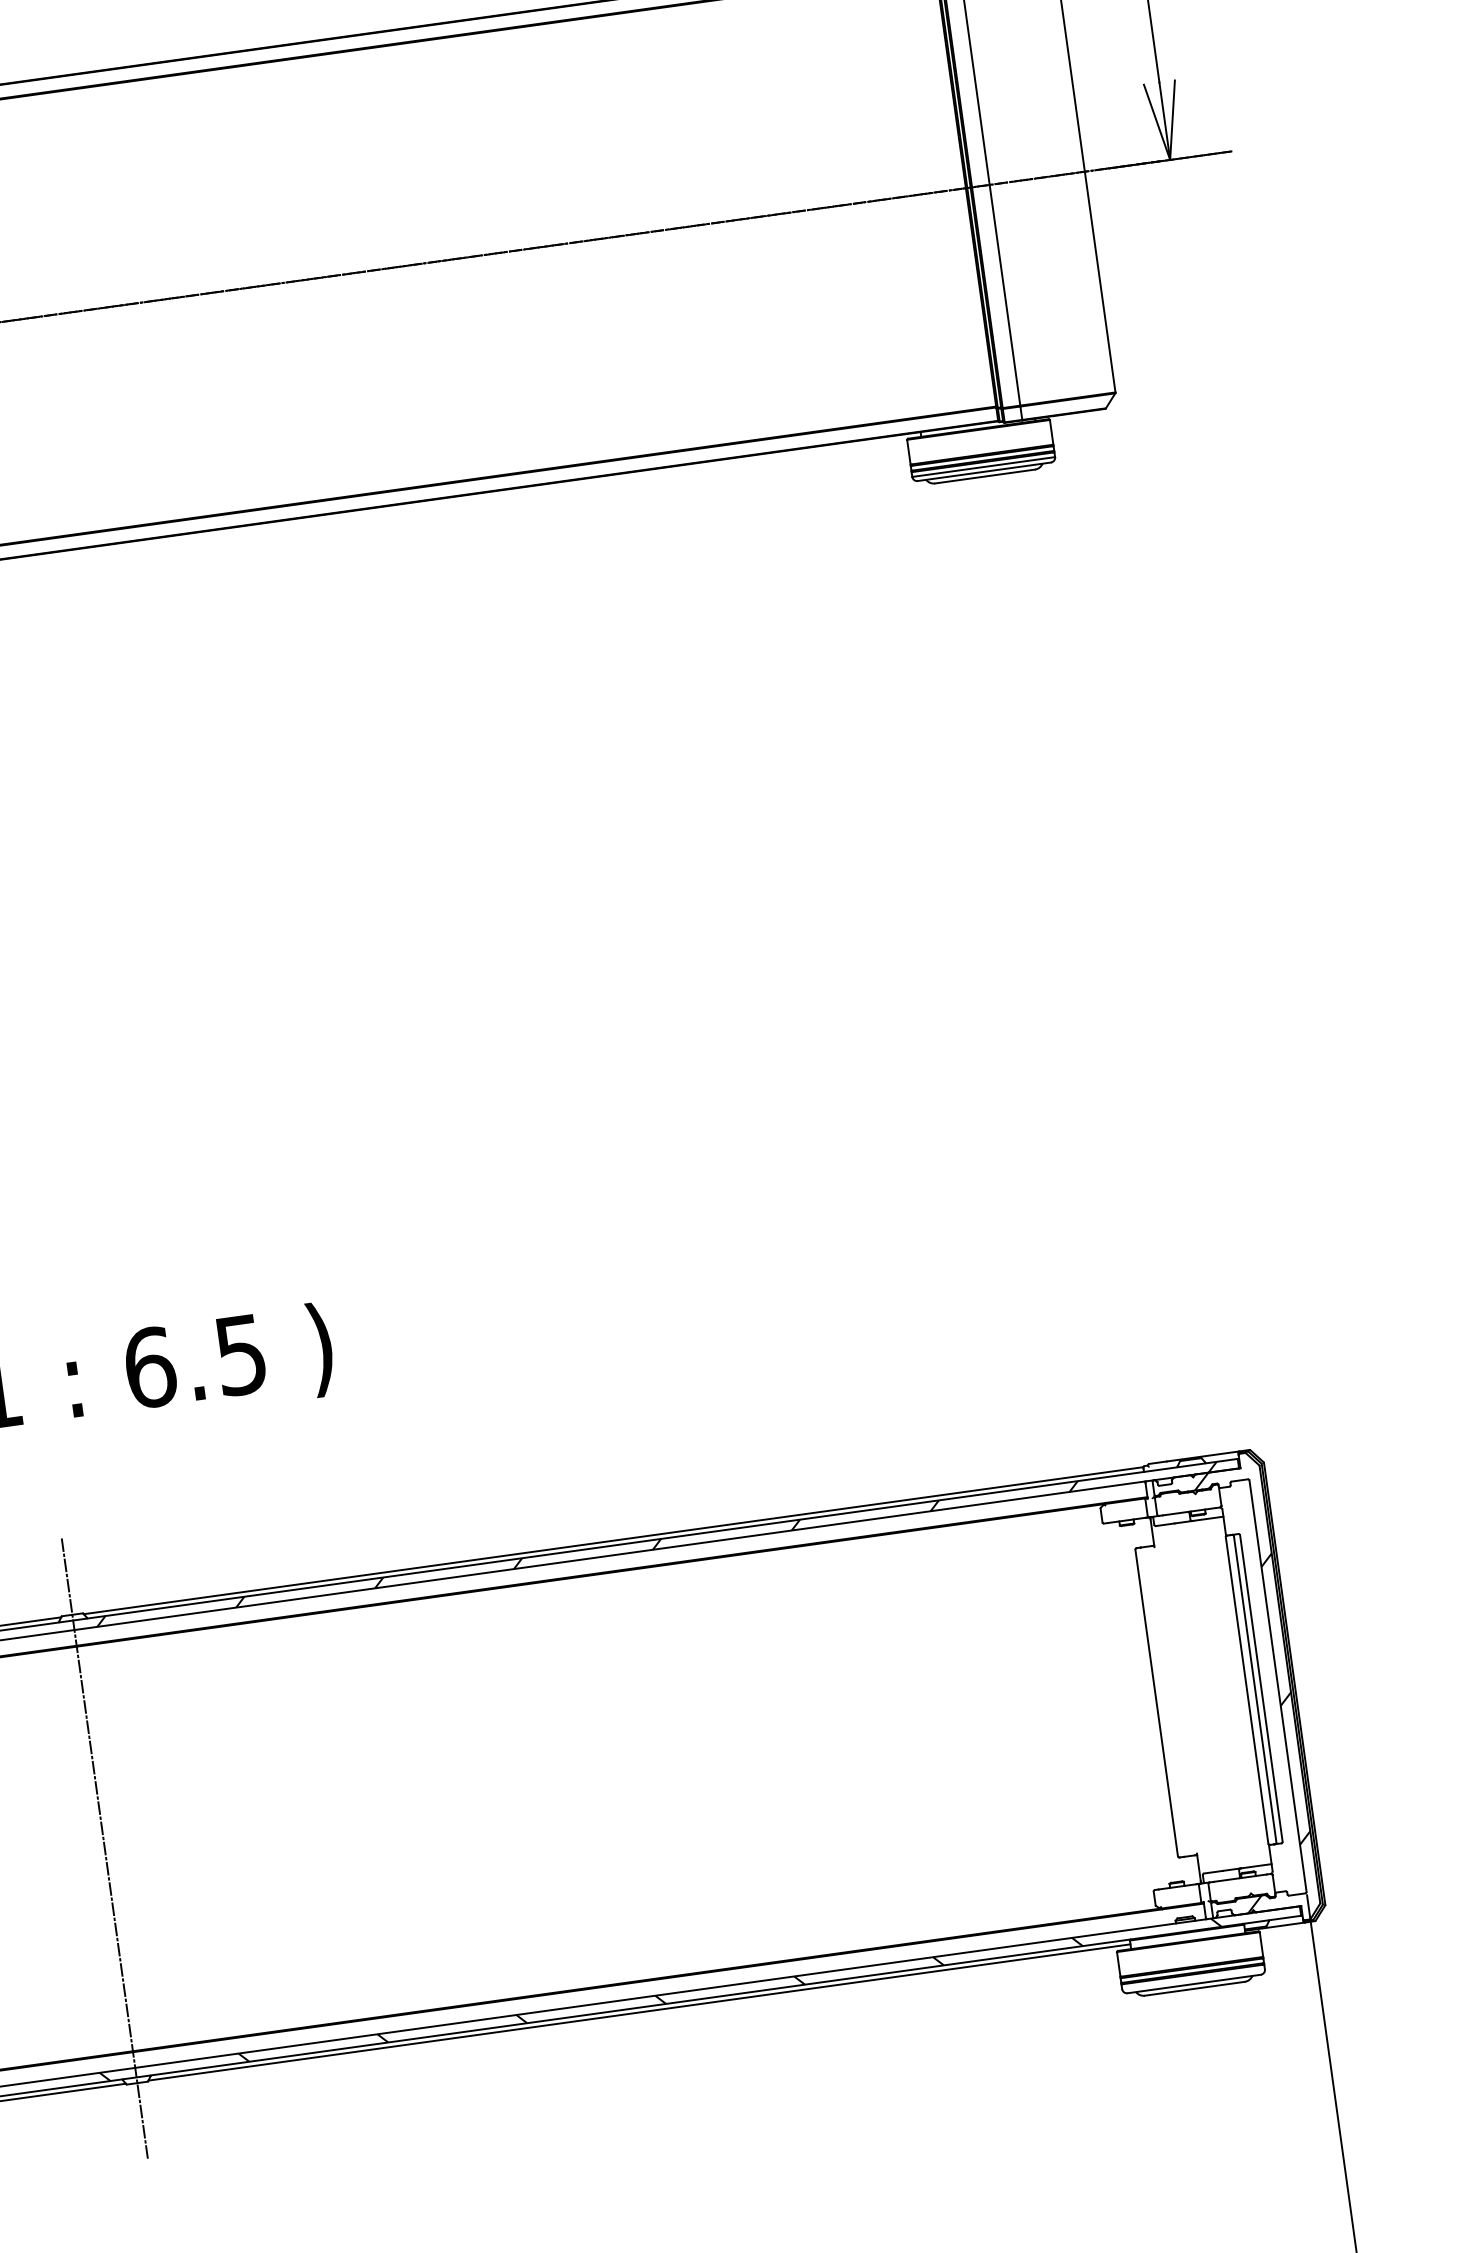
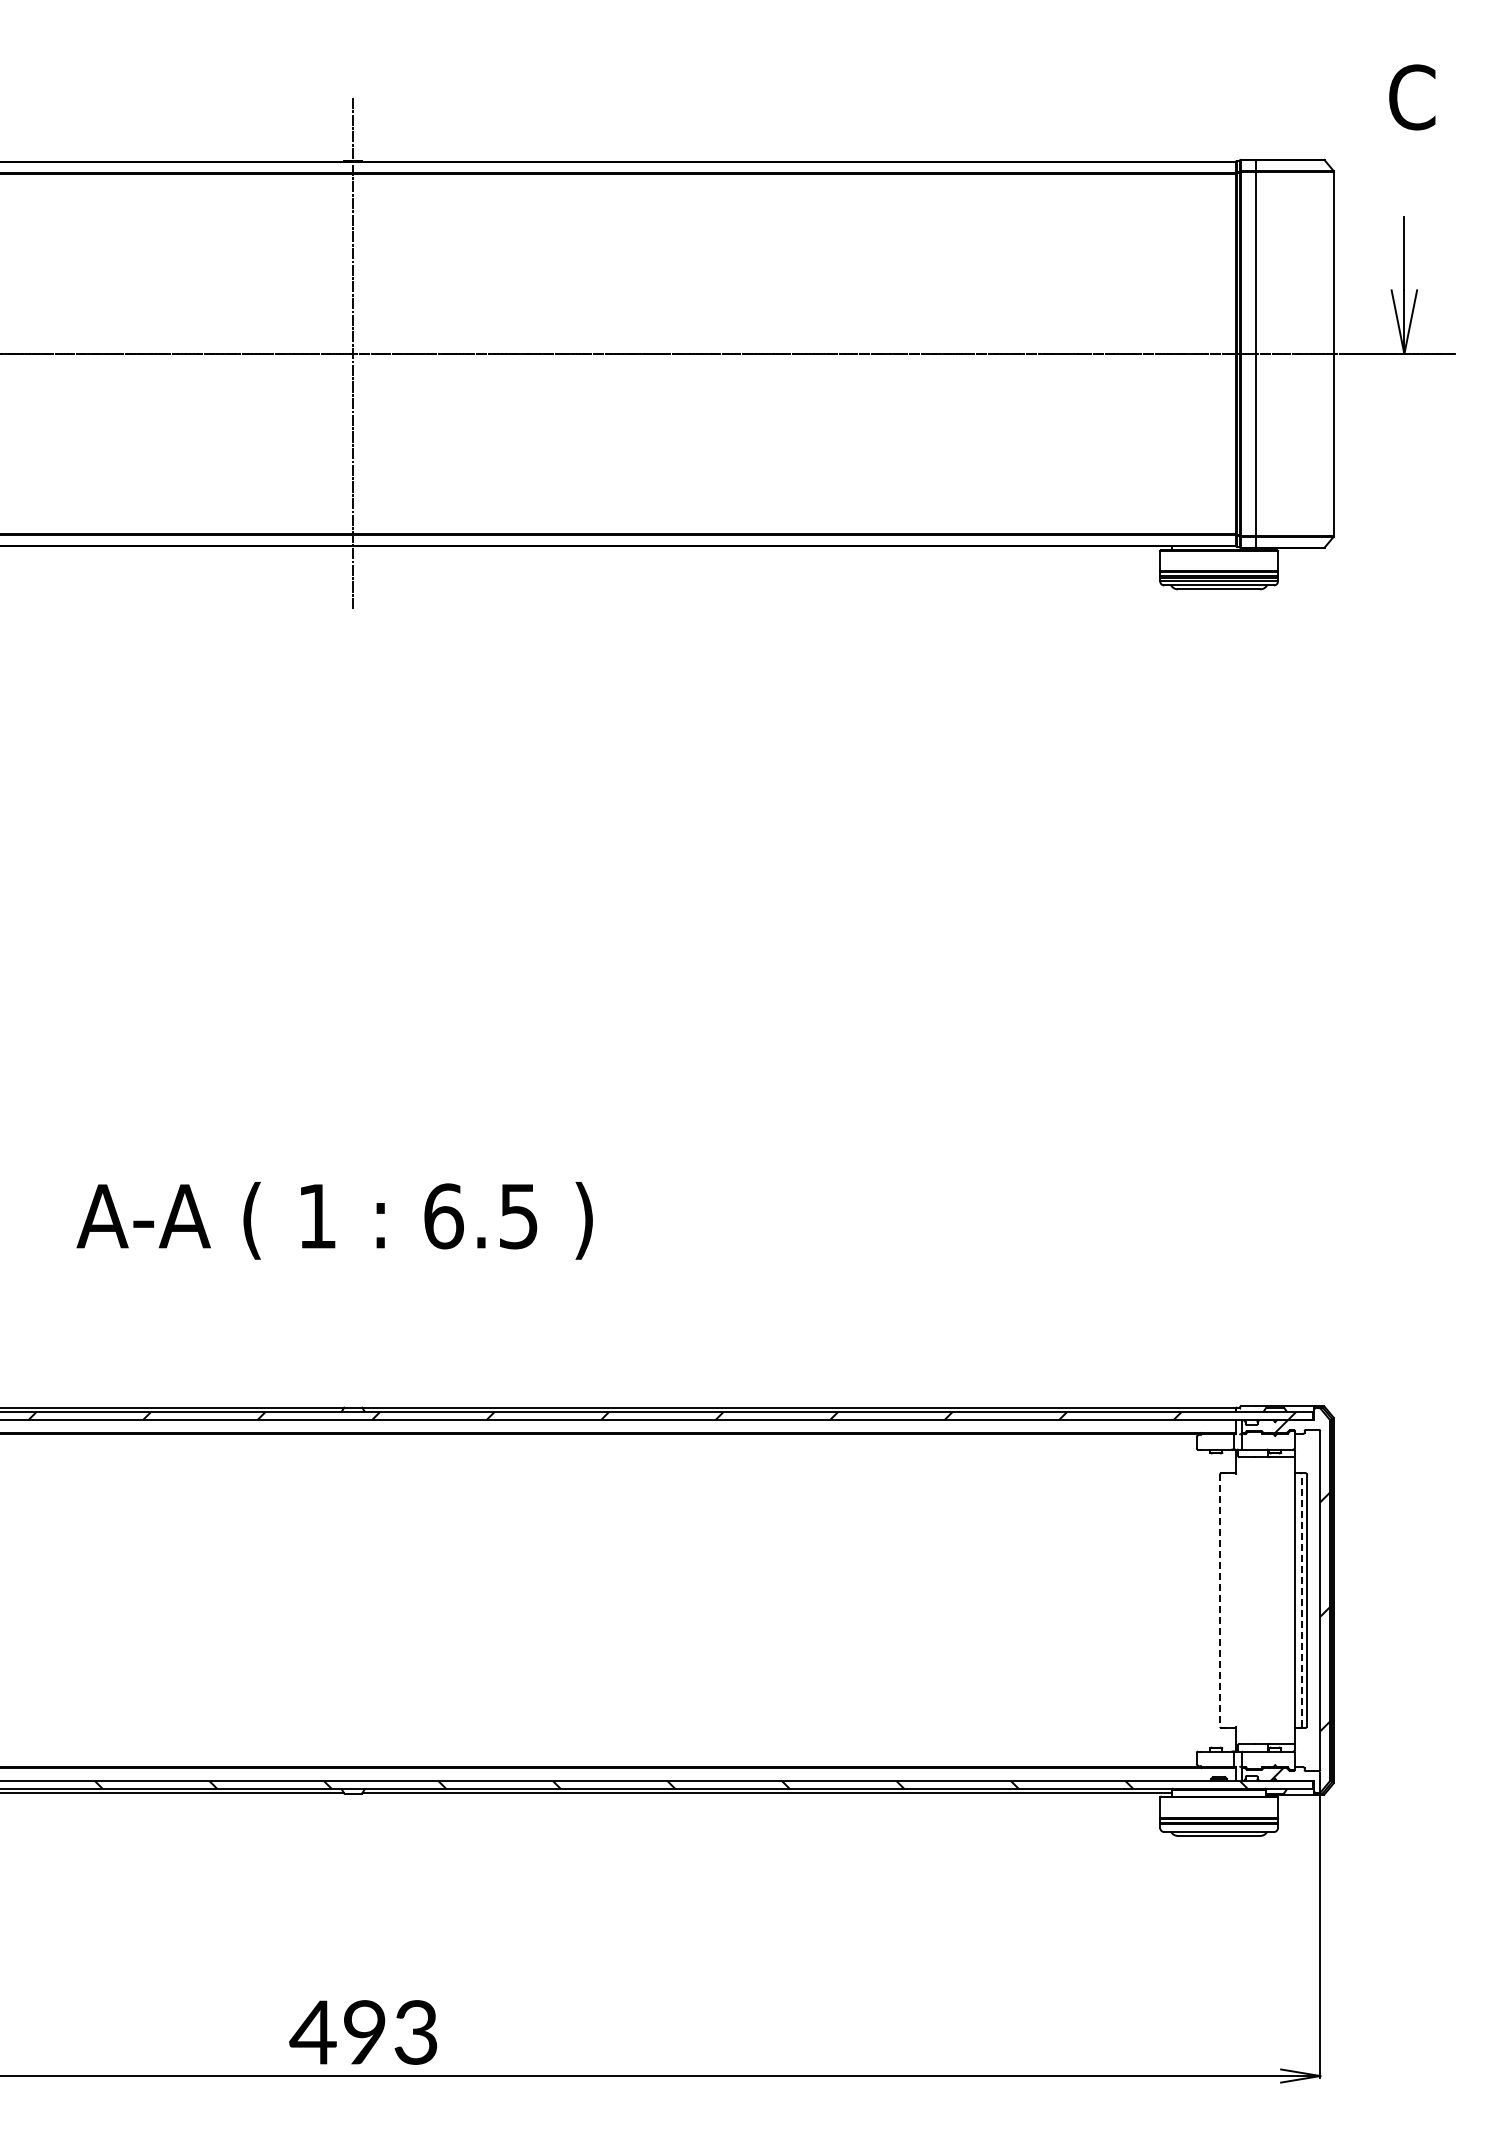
line: (1255, 1689) -> (1301, 1600), solid -> dashed
line: (1157, 1704) -> (1220, 1601), solid -> dashed
line: (105, 1848) -> (353, 1600), removed

